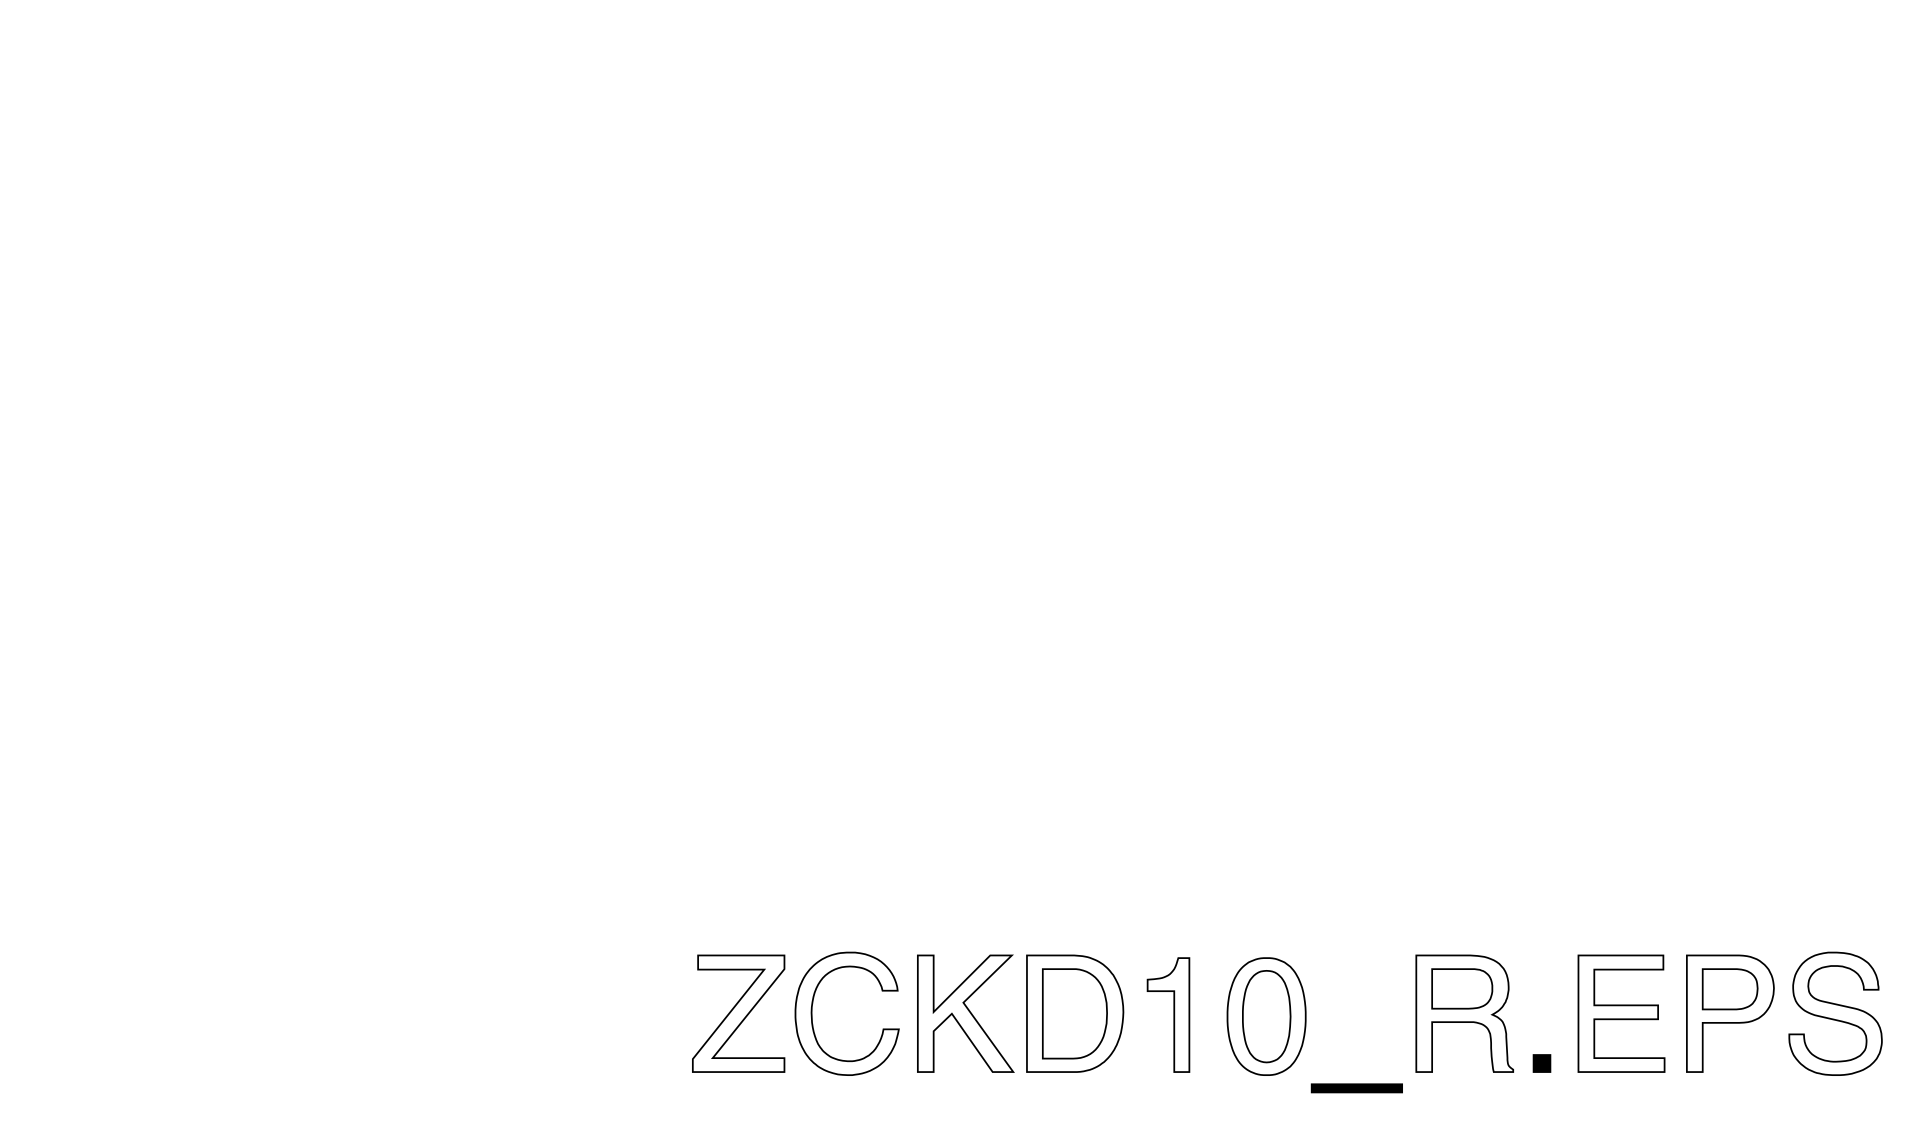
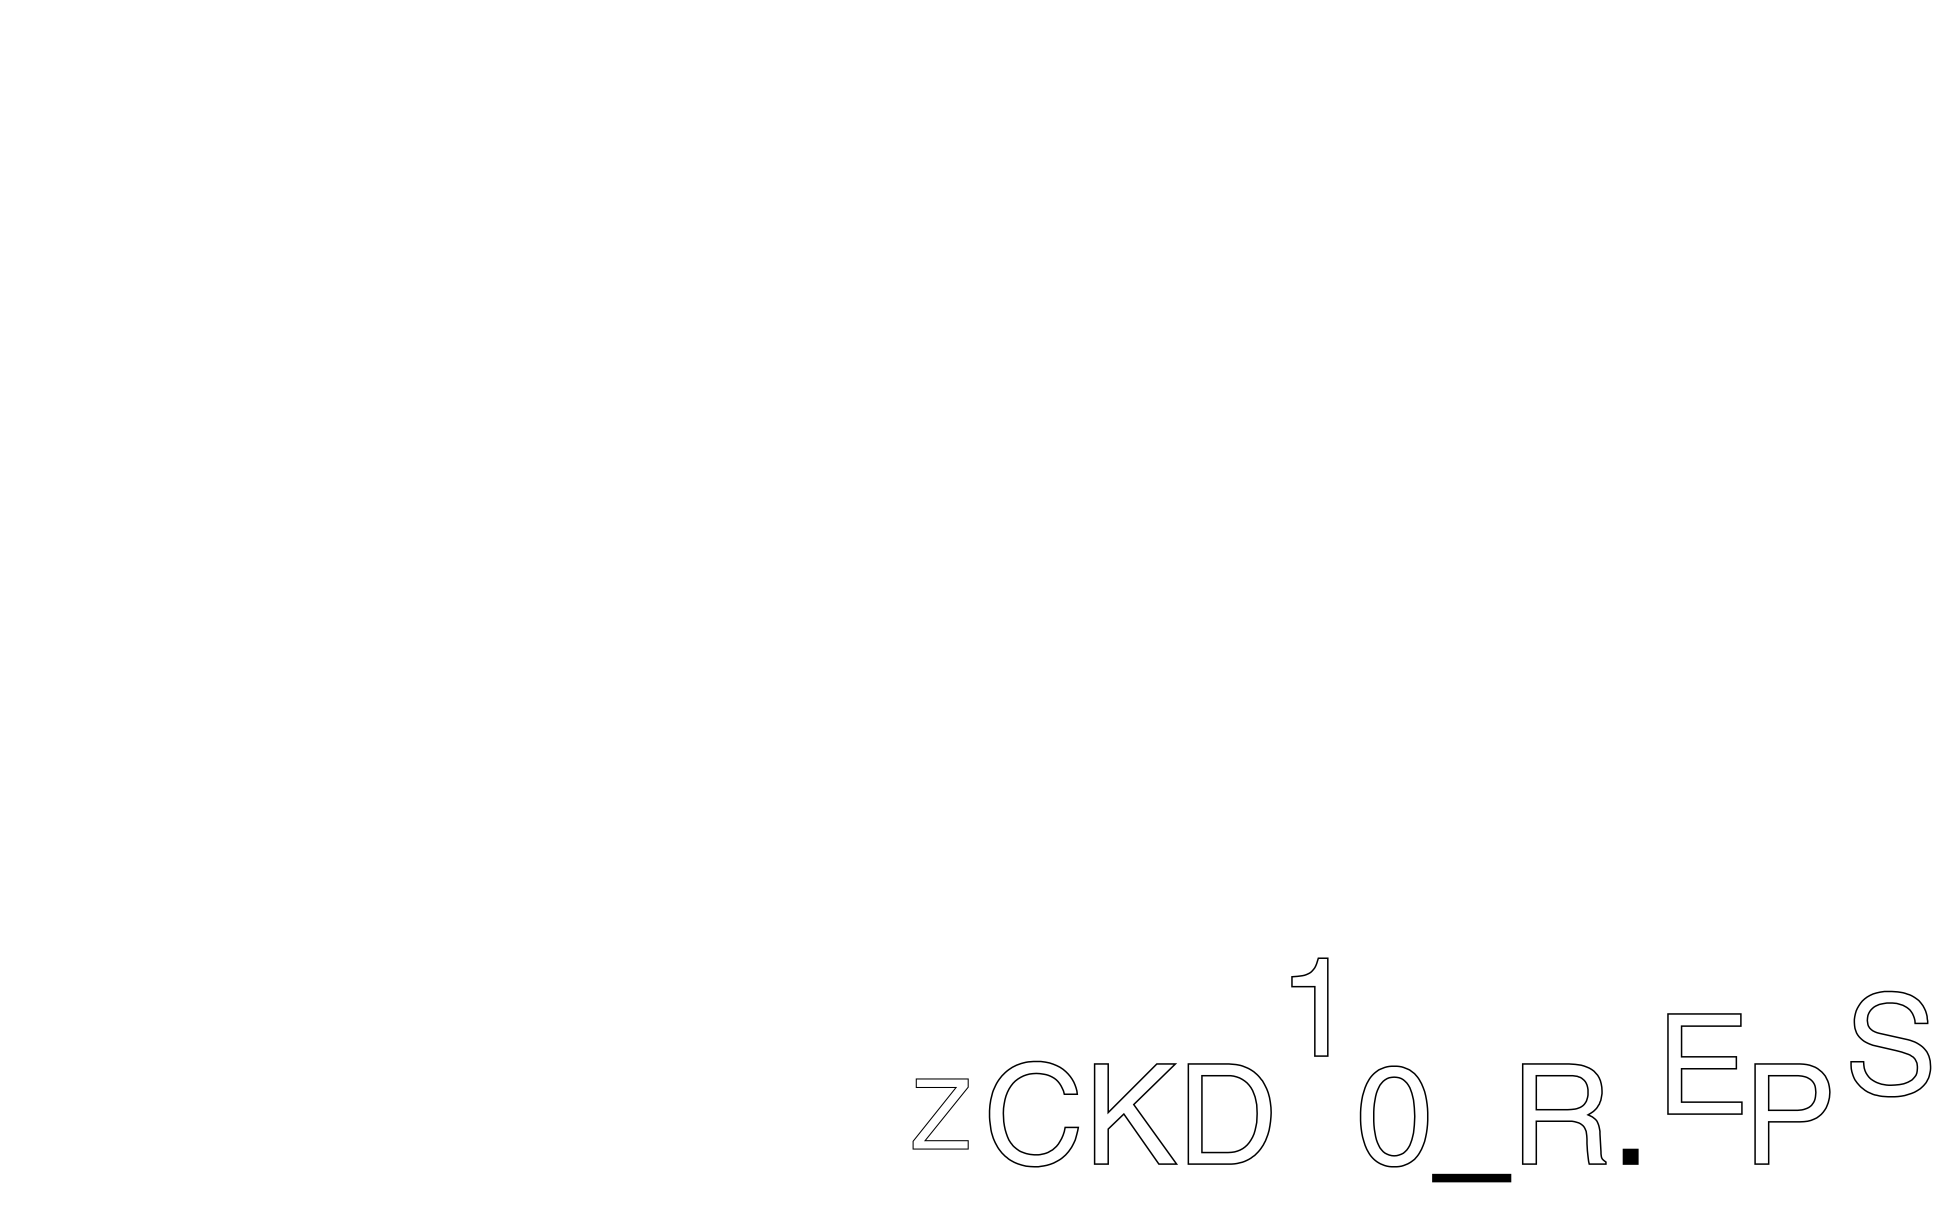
part: (738, 1013) -> (940, 1113), size x0.7
part: (1621, 1013) -> (1704, 1063), moved
part: (1835, 1013) -> (1890, 1043), moved
part: (1168, 1014) -> (1309, 1006), moved

